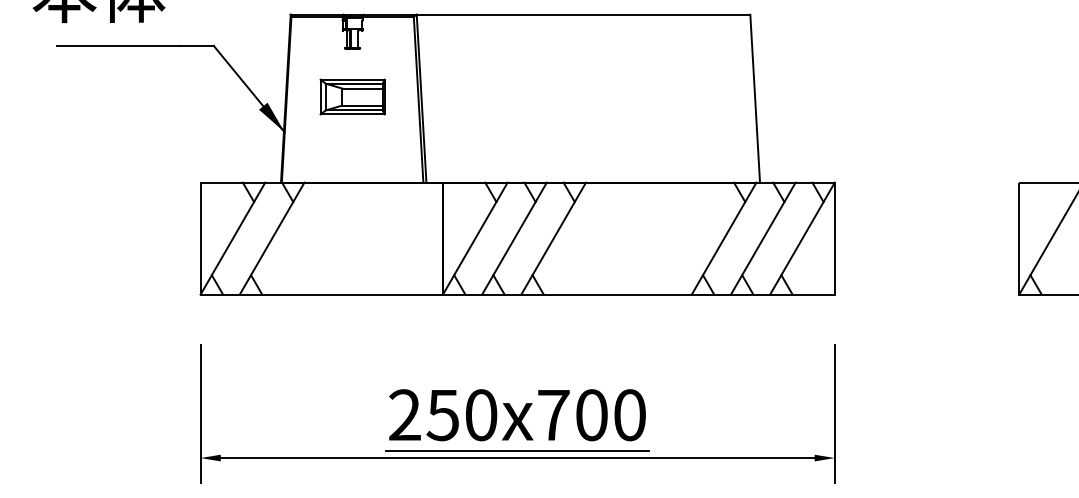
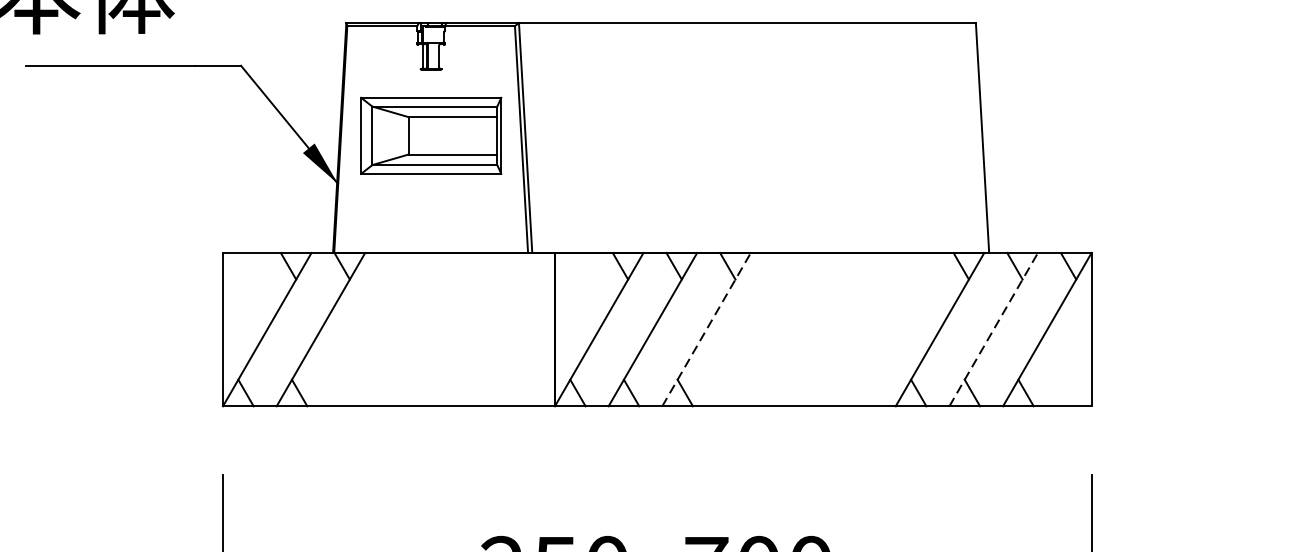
part: (352, 96) -> (430, 135), size x1.6
line: (553, 238) -> (706, 329), solid -> dashed
line: (763, 238) -> (993, 329), solid -> dashed

